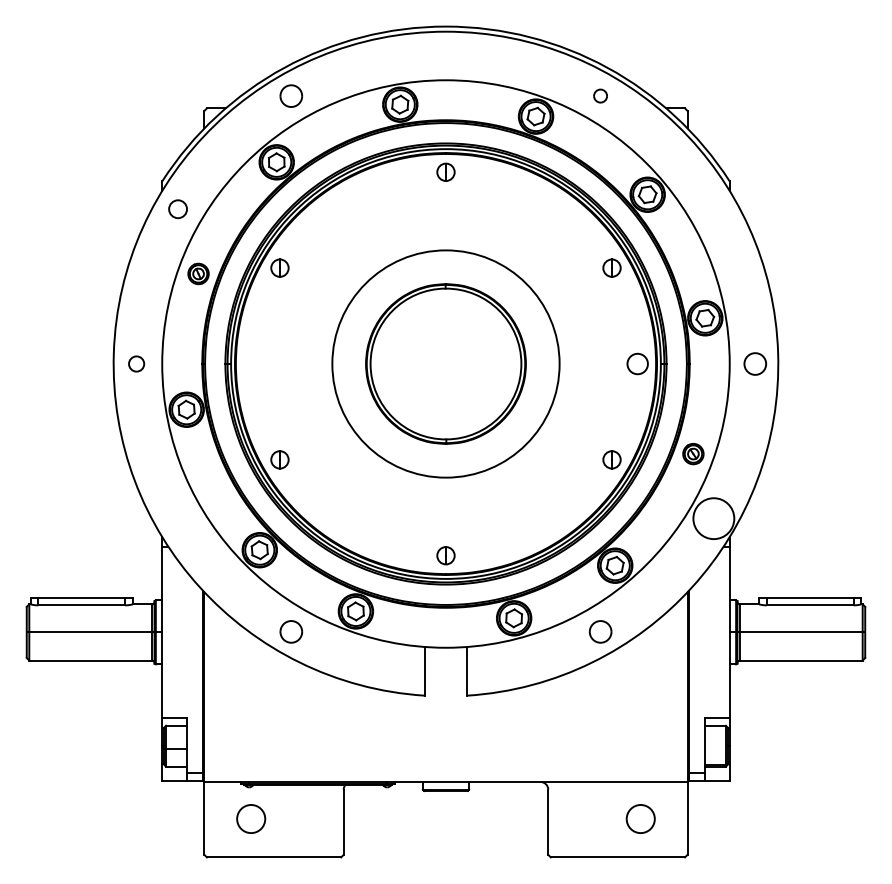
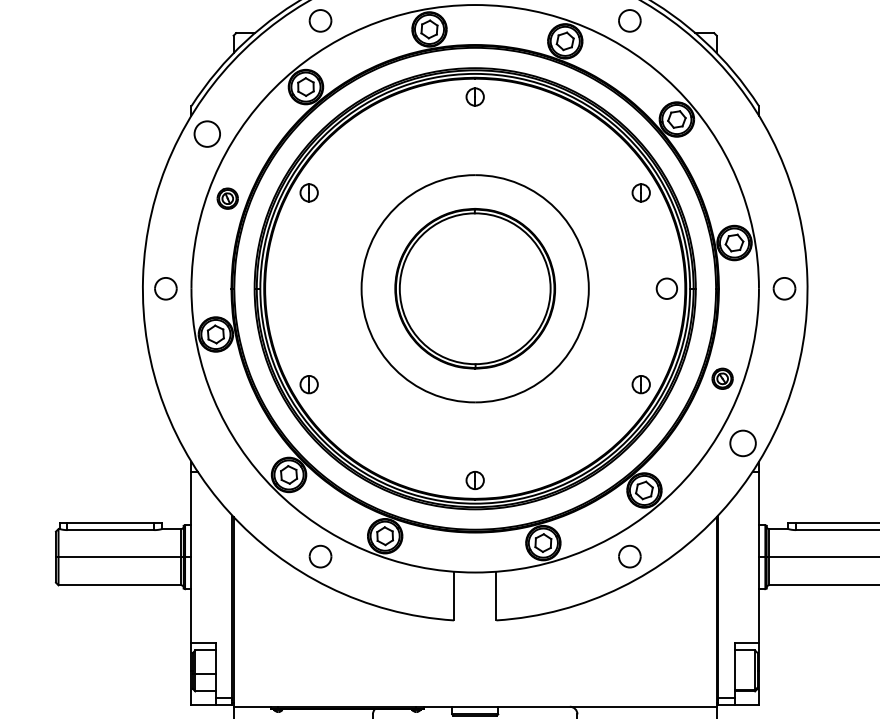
part: (600, 95) -> (629, 20), size x1.67
circle: (177, 208) -> (206, 133), size x1.43
part: (136, 363) -> (165, 288), size x1.43
circle: (713, 518) -> (742, 443), size x0.62

